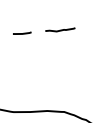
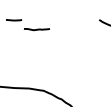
line: (59, 30) -> (36, 29), moved

